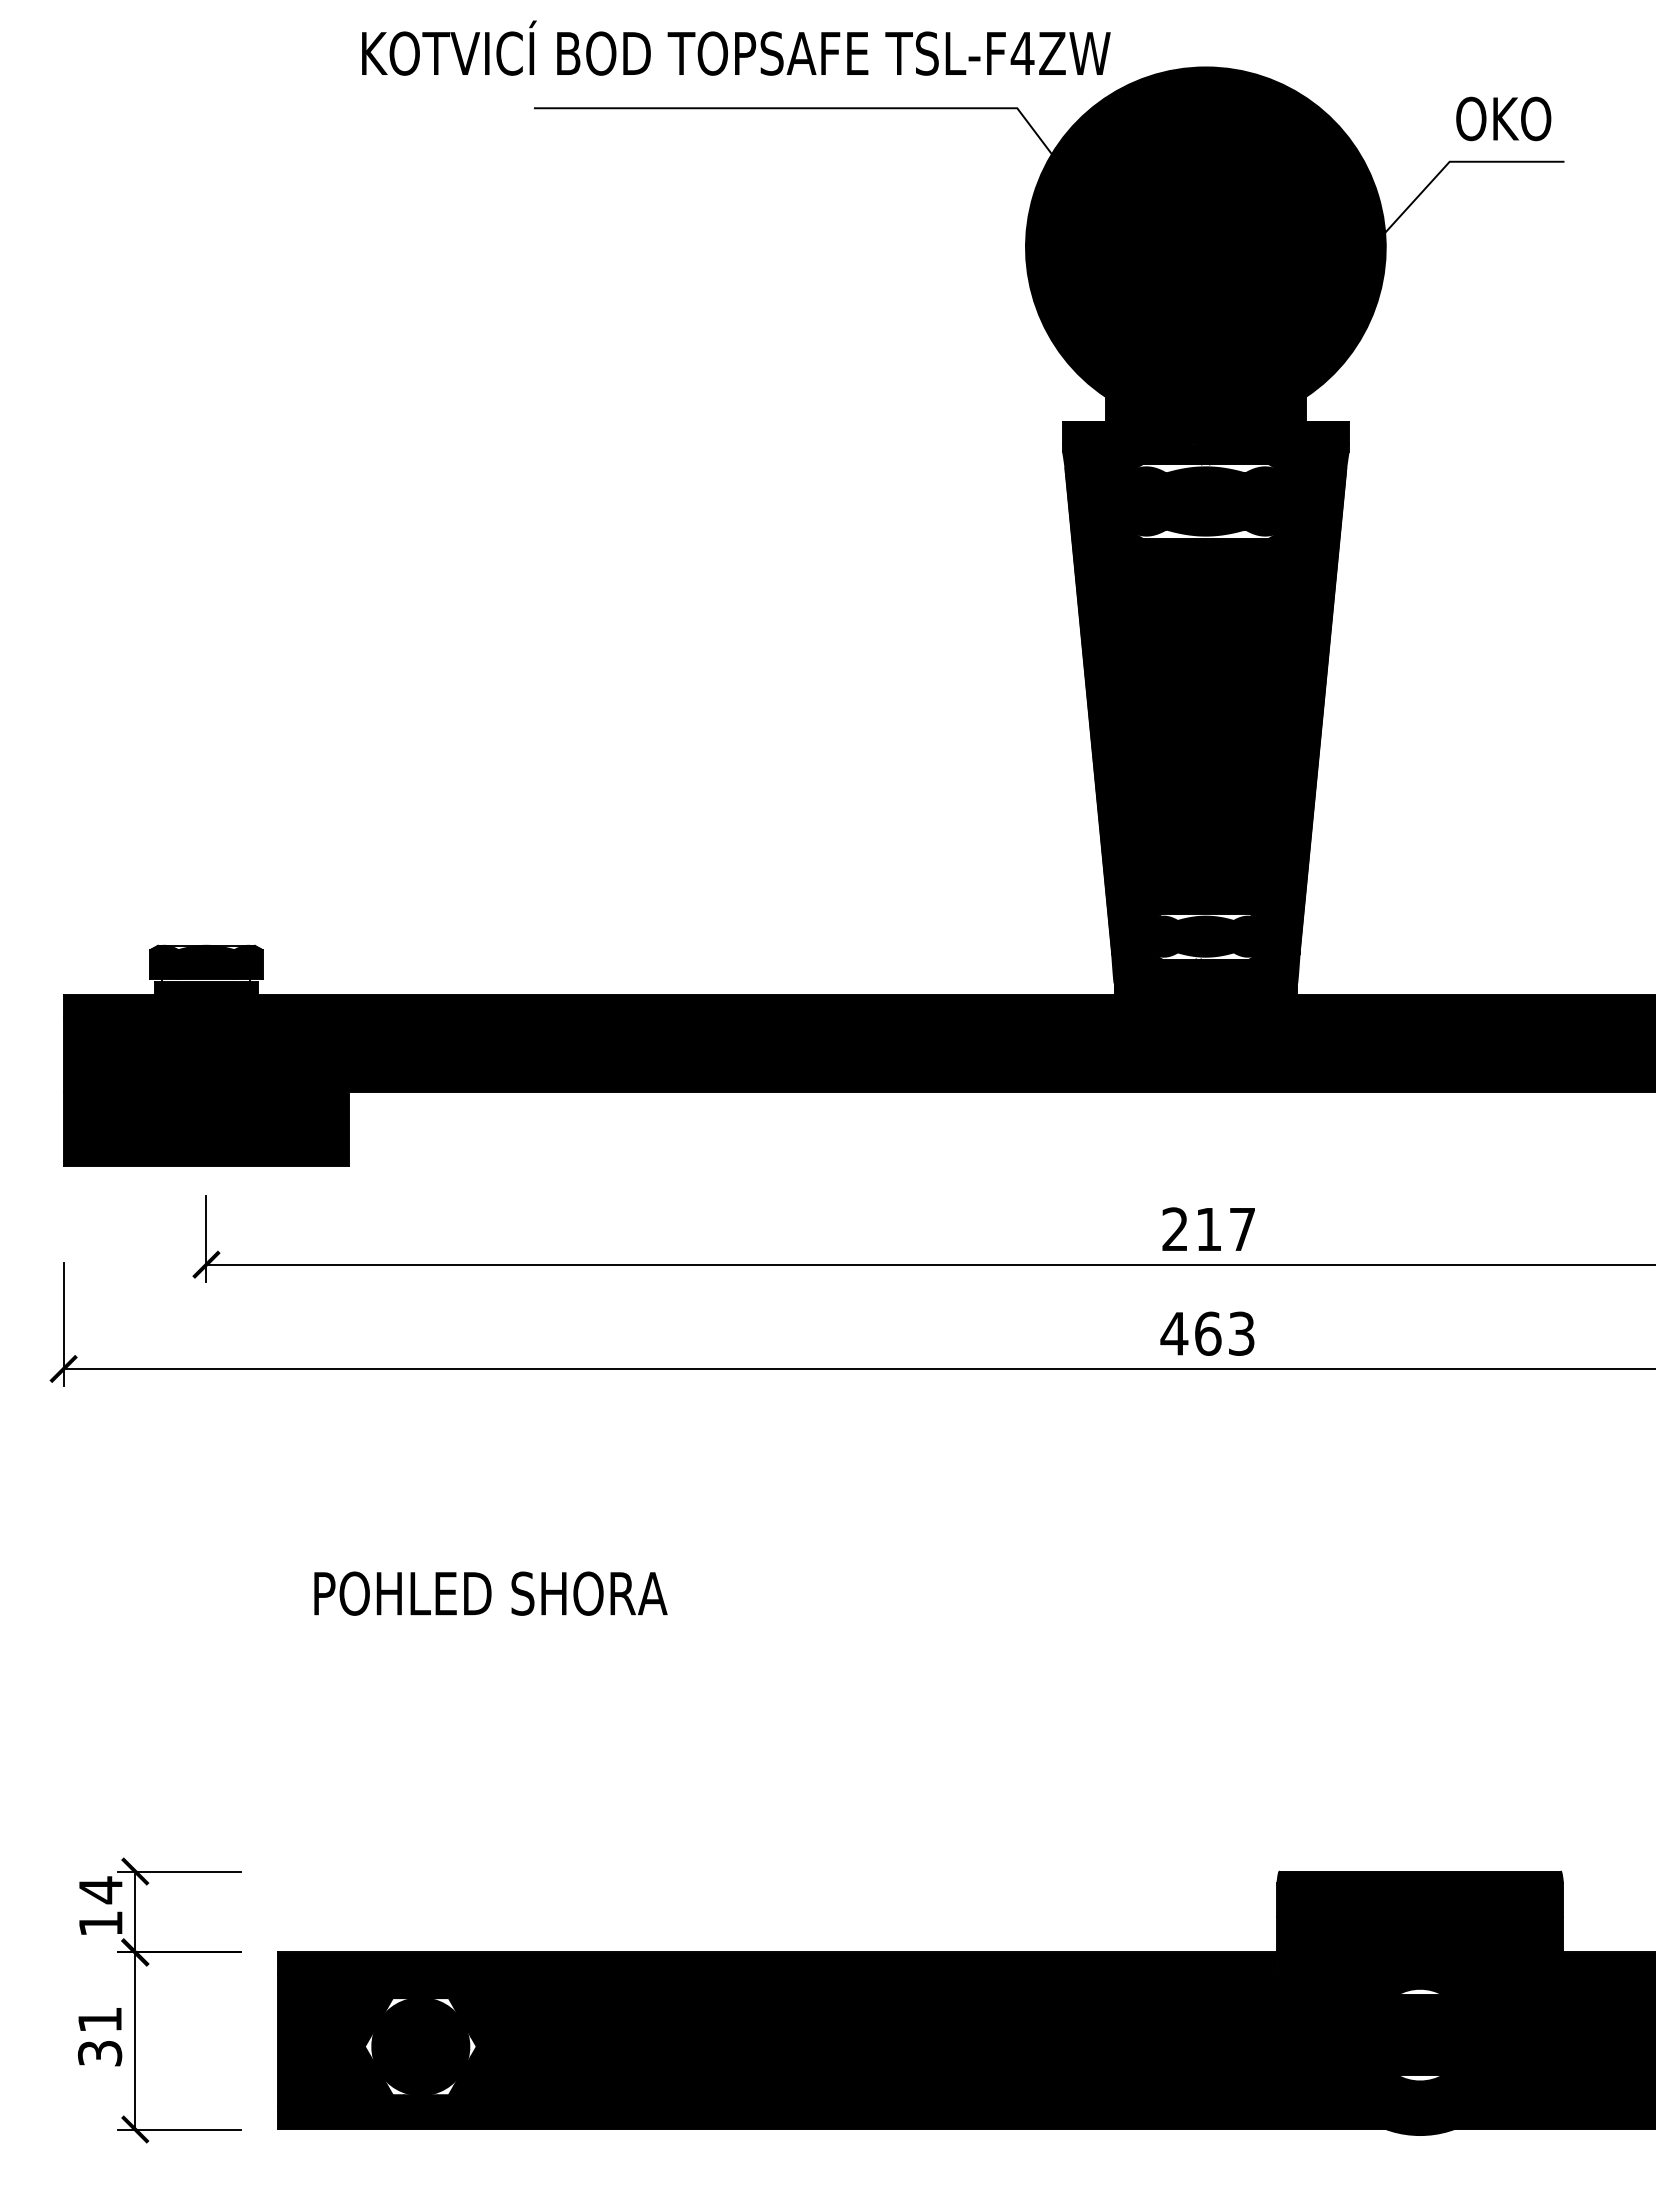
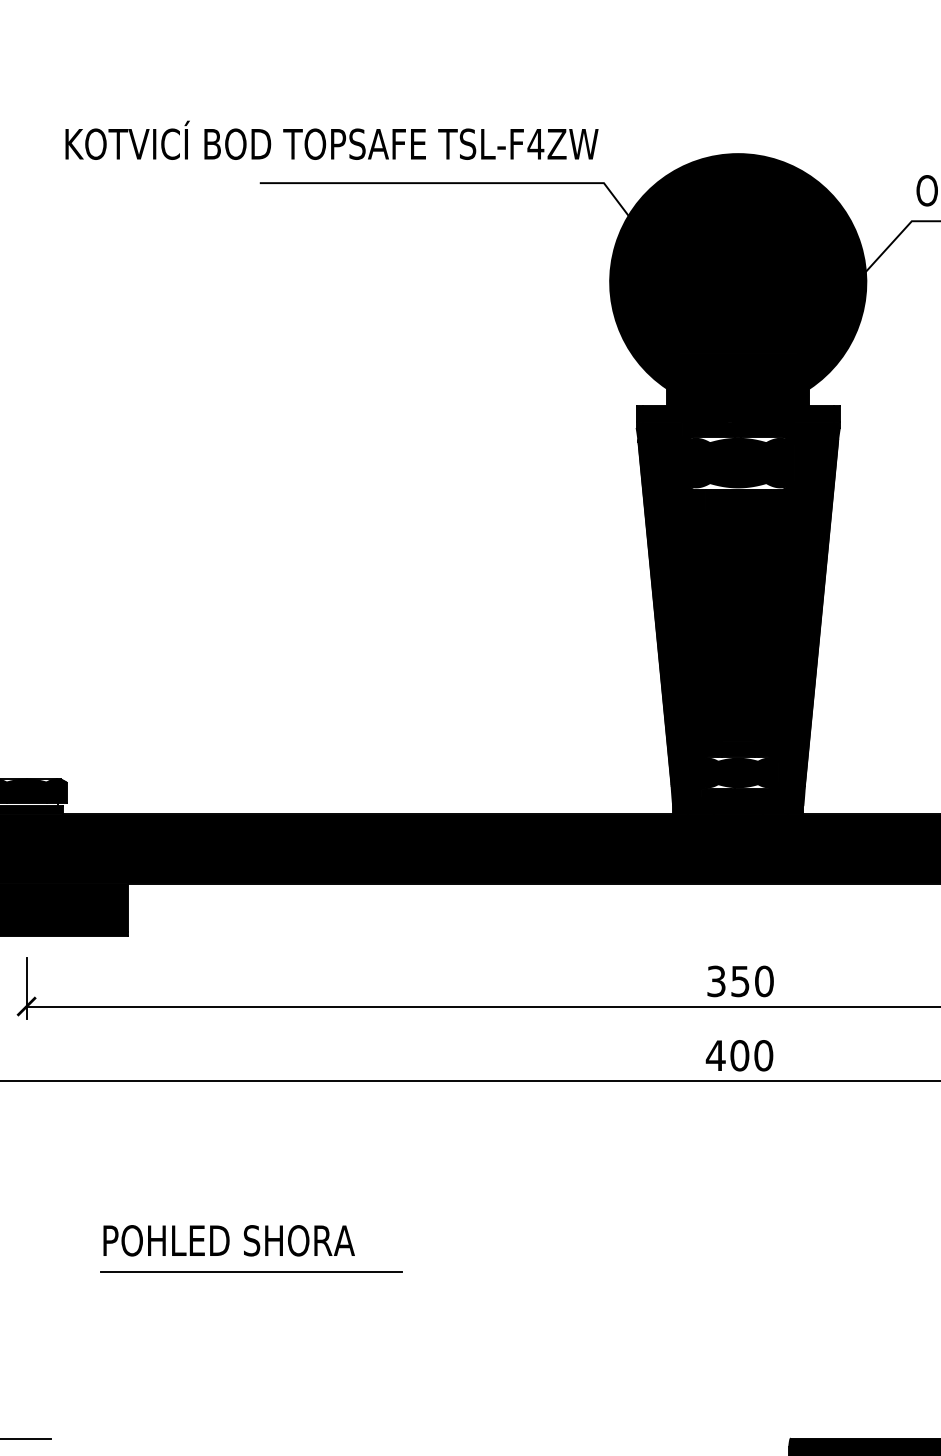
text: (736, 47) -> (332, 139), moved
text: (1208, 1229) -> (740, 981), 217 -> 350
text: (1225, 1333) -> (752, 1055), 463 -> 400
line: (521, 1638) -> (250, 1272), added

